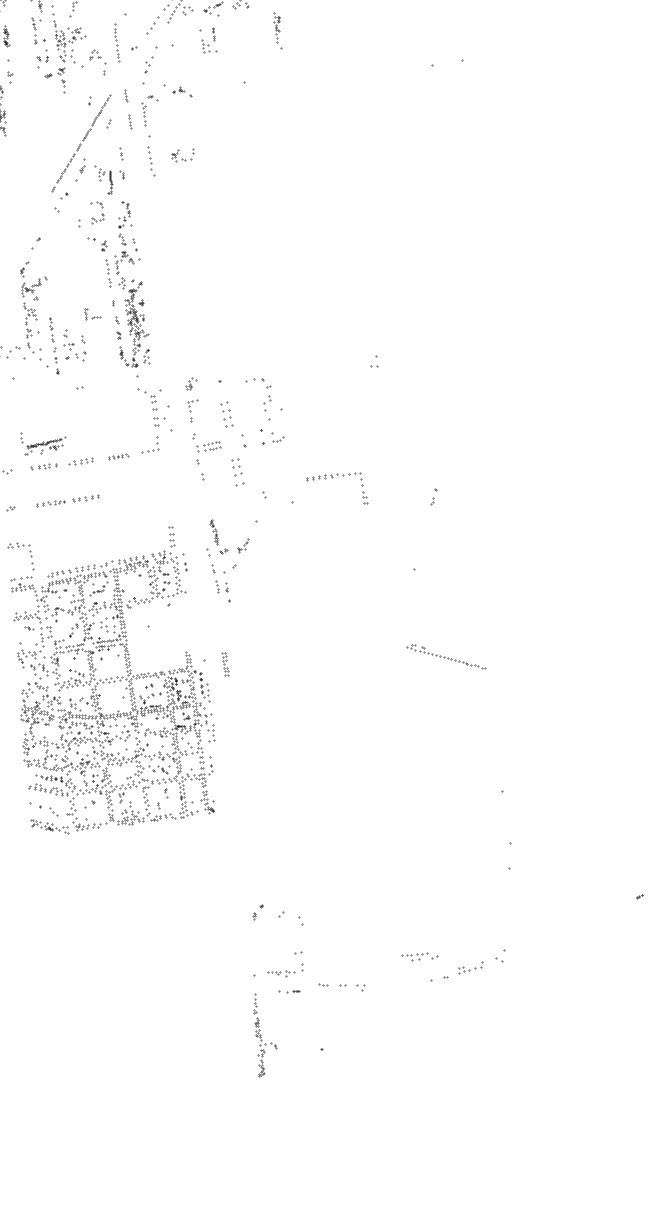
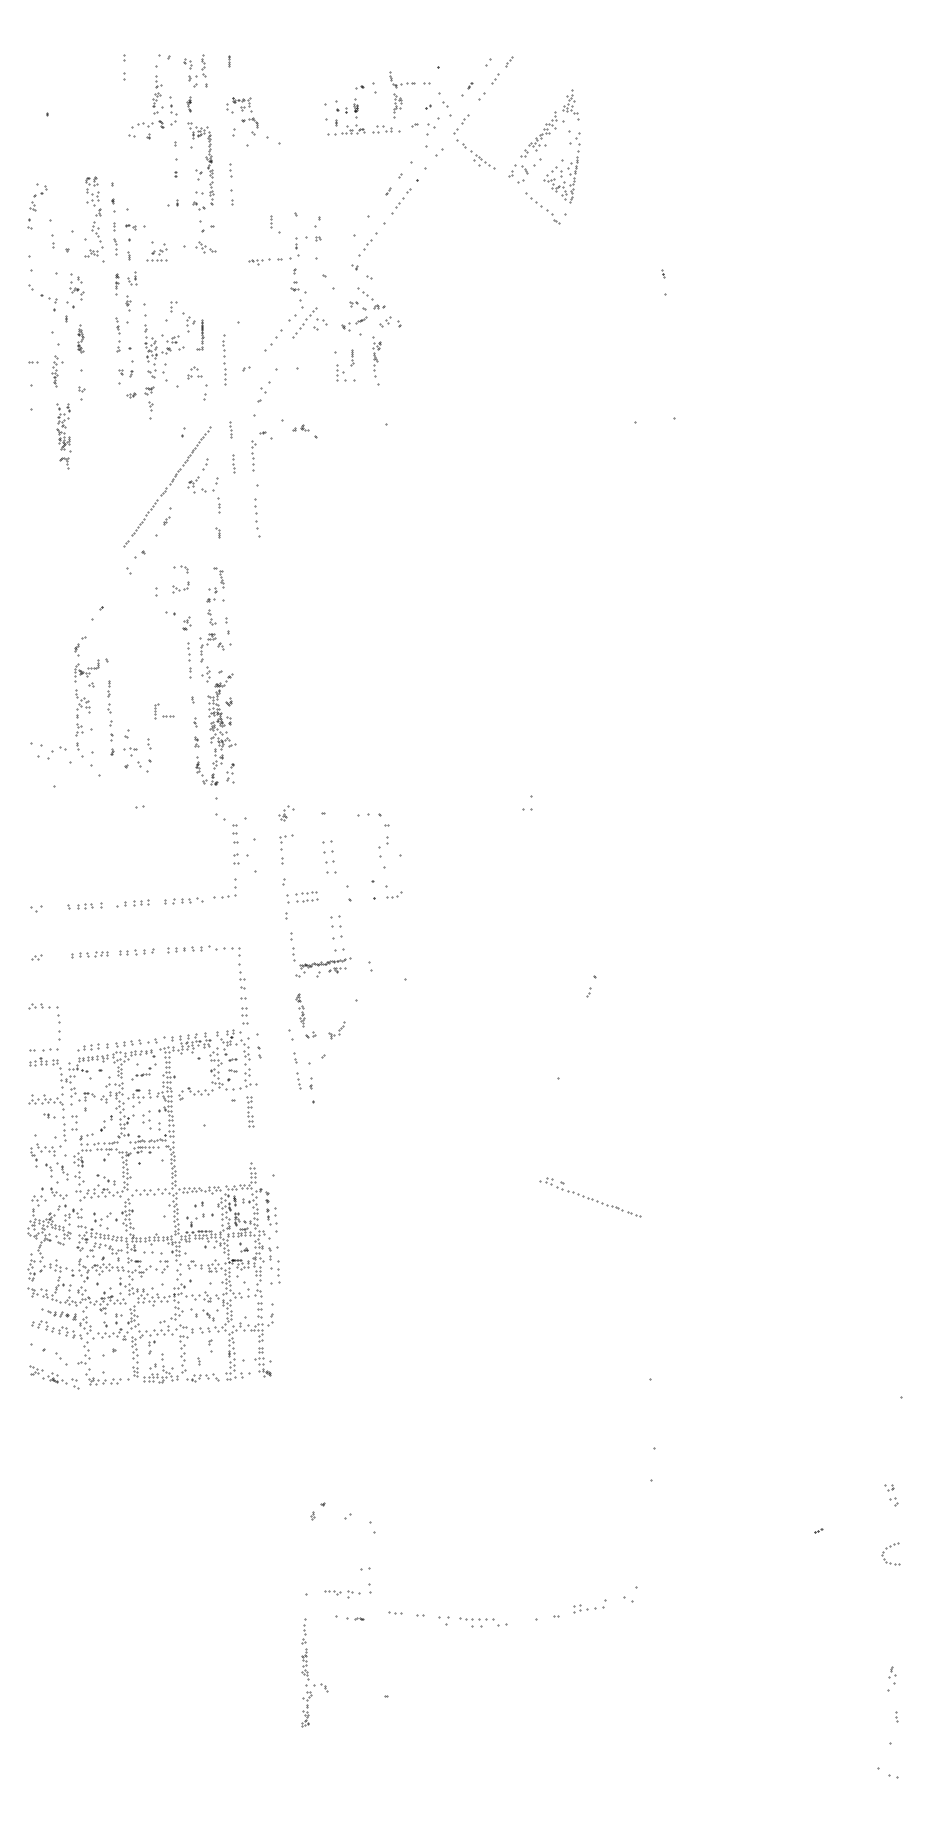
part: (277, 30) -> (376, 360), moved
part: (182, 155) -> (202, 484), moved
part: (104, 179) -> (193, 331), moved
part: (53, 345) -> (110, 717), moved
part: (43, 442) -> (321, 962), moved
part: (118, 456) -> (183, 900), size x1.43
part: (332, 478) -> (201, 951), moved
part: (225, 664) -> (250, 1111), moved
part: (420, 956) -> (483, 1622), moved

